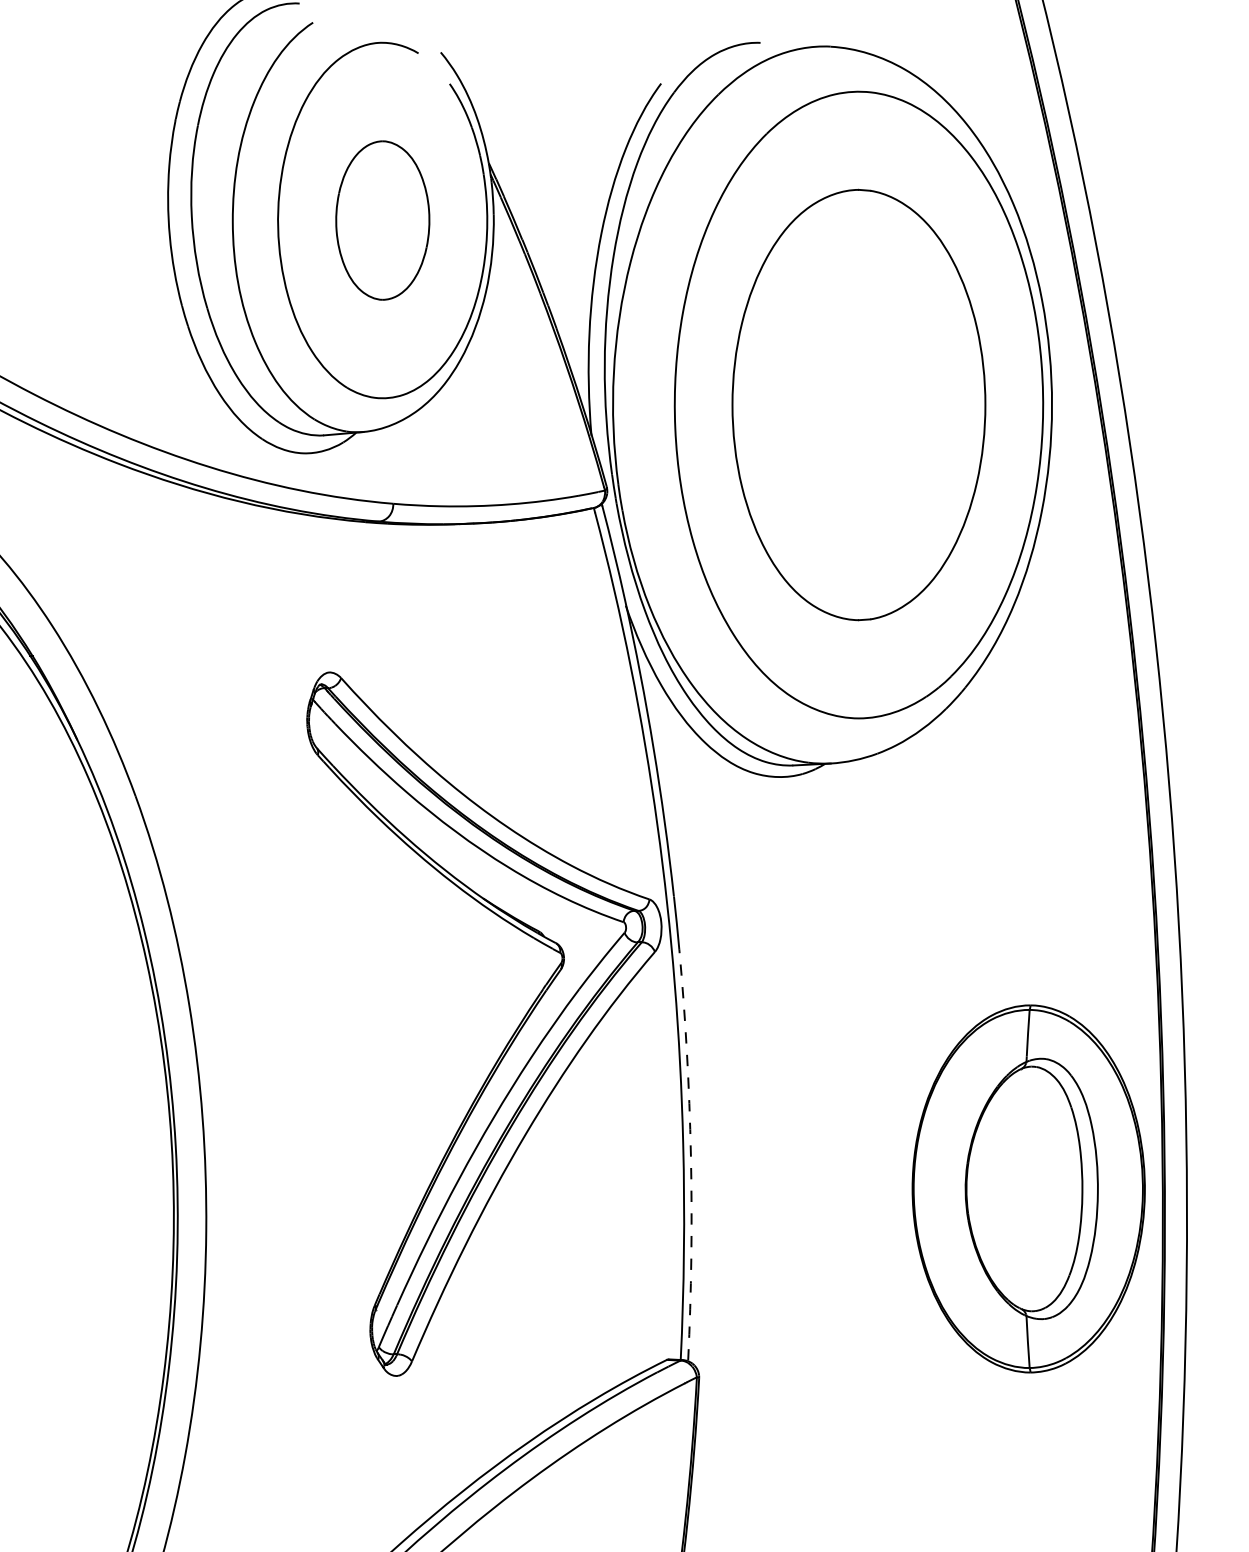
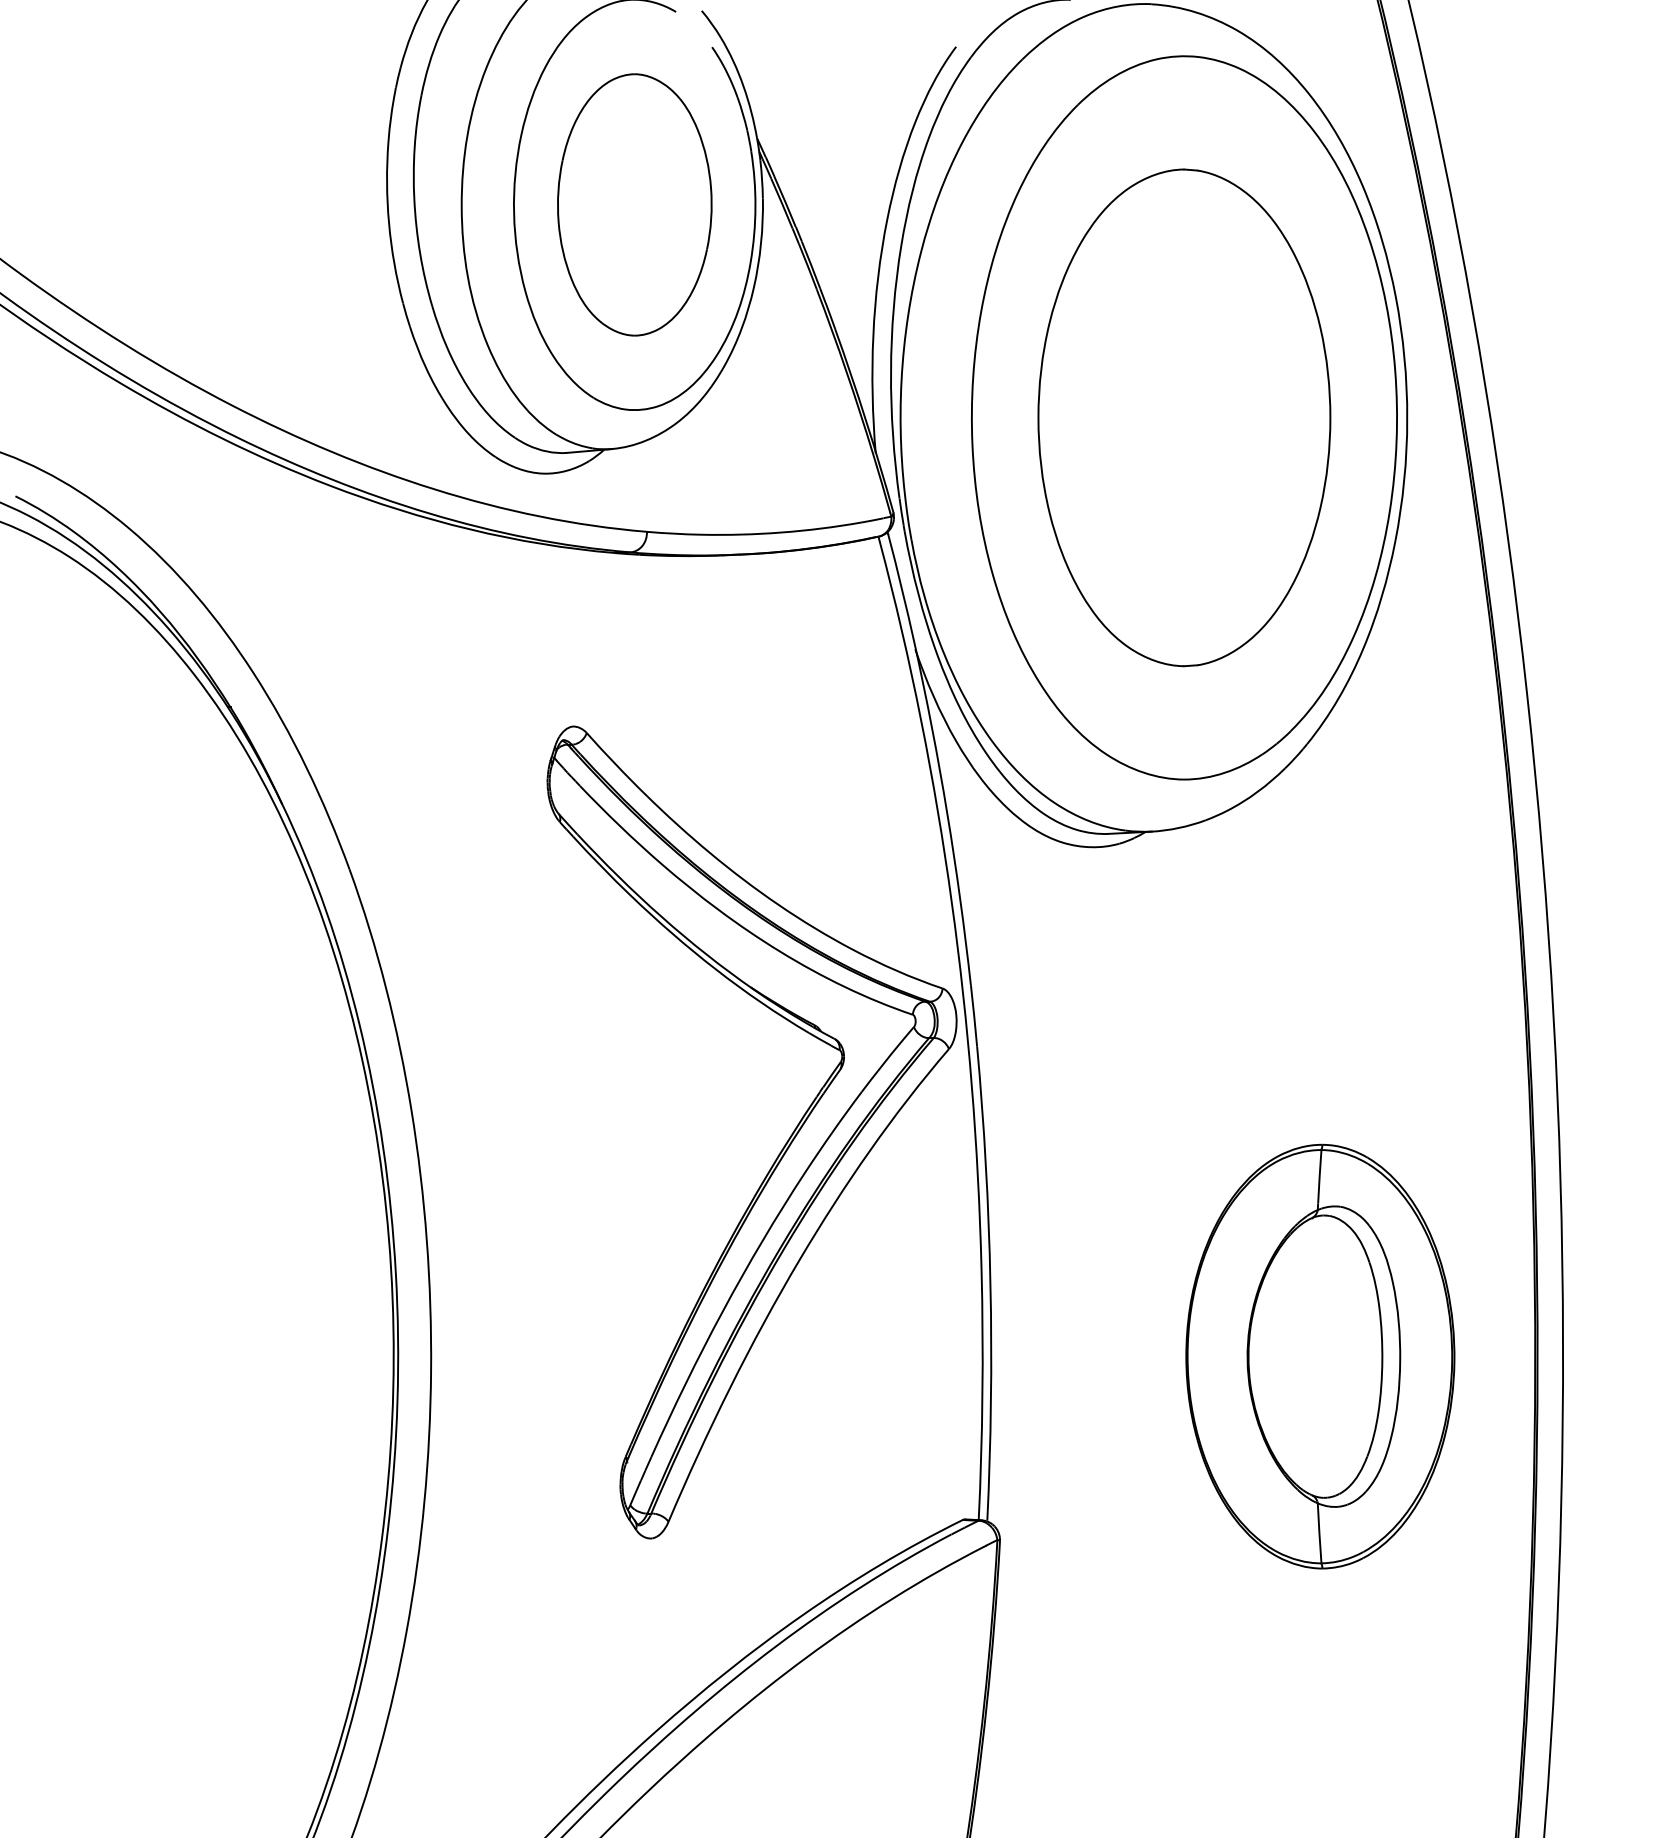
part: (382, 220) -> (634, 204), size x1.43
arc: (690, 1155) -> (990, 1283), dashed -> solid
part: (1028, 1188) -> (1320, 1356), moved

